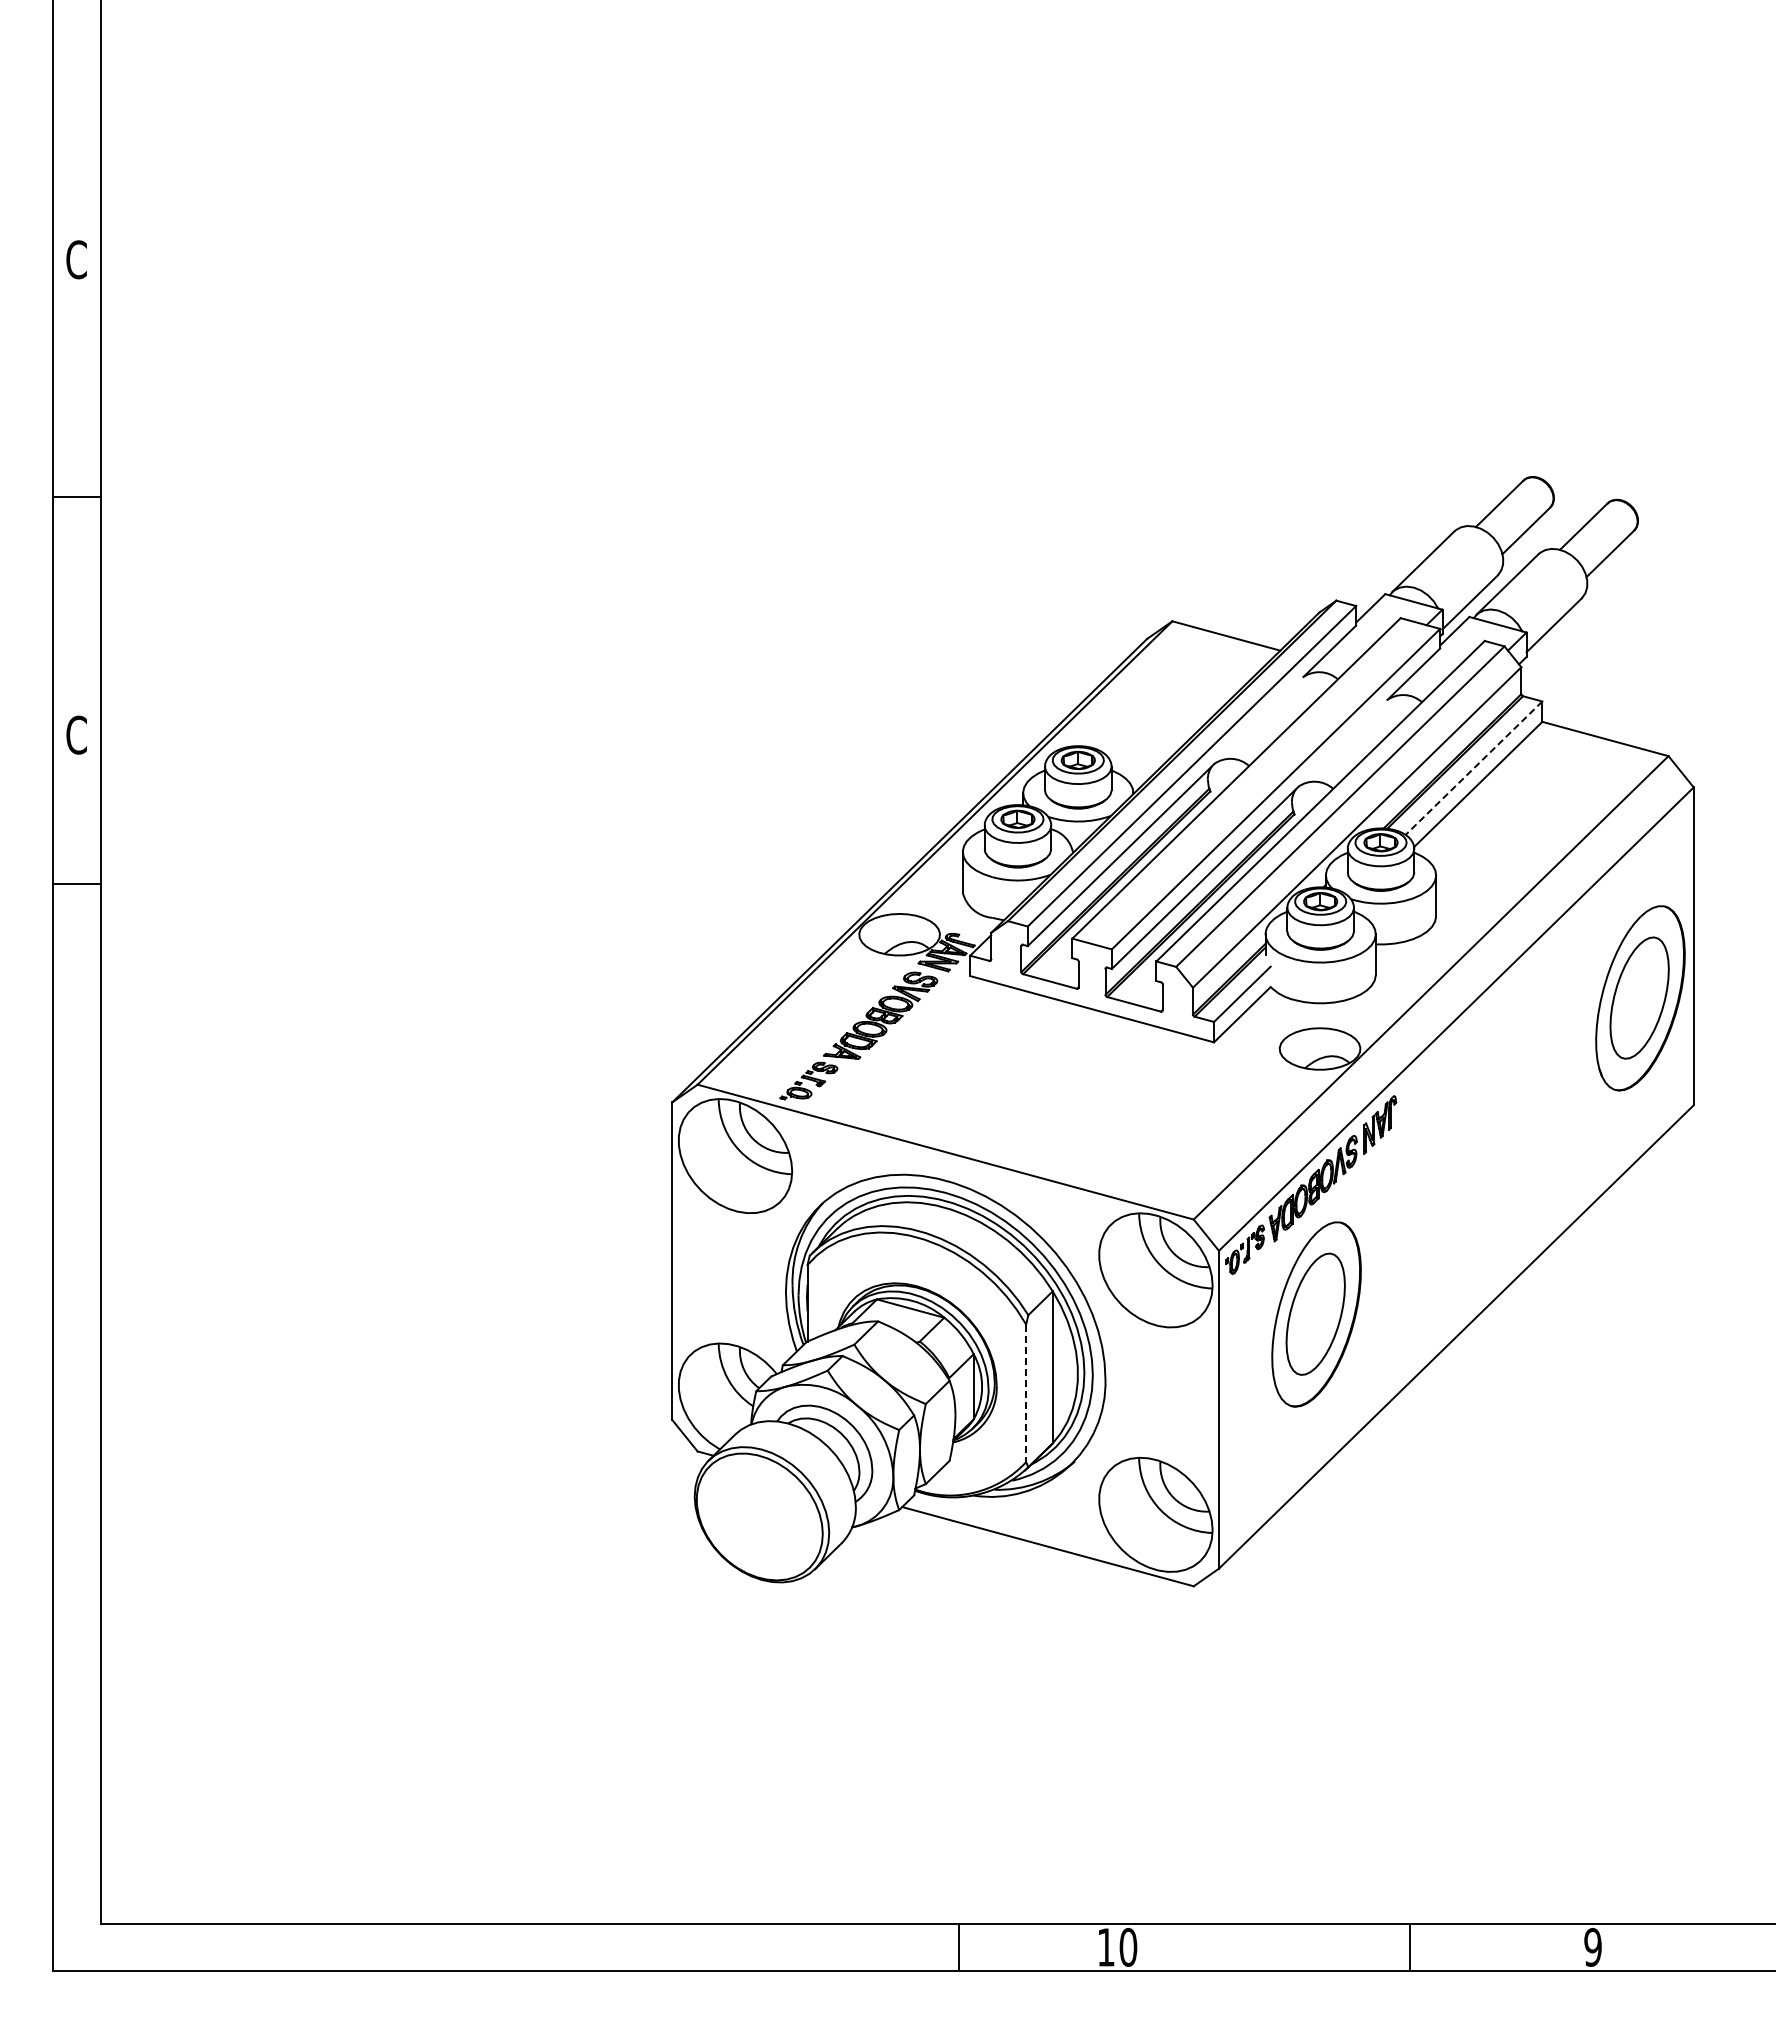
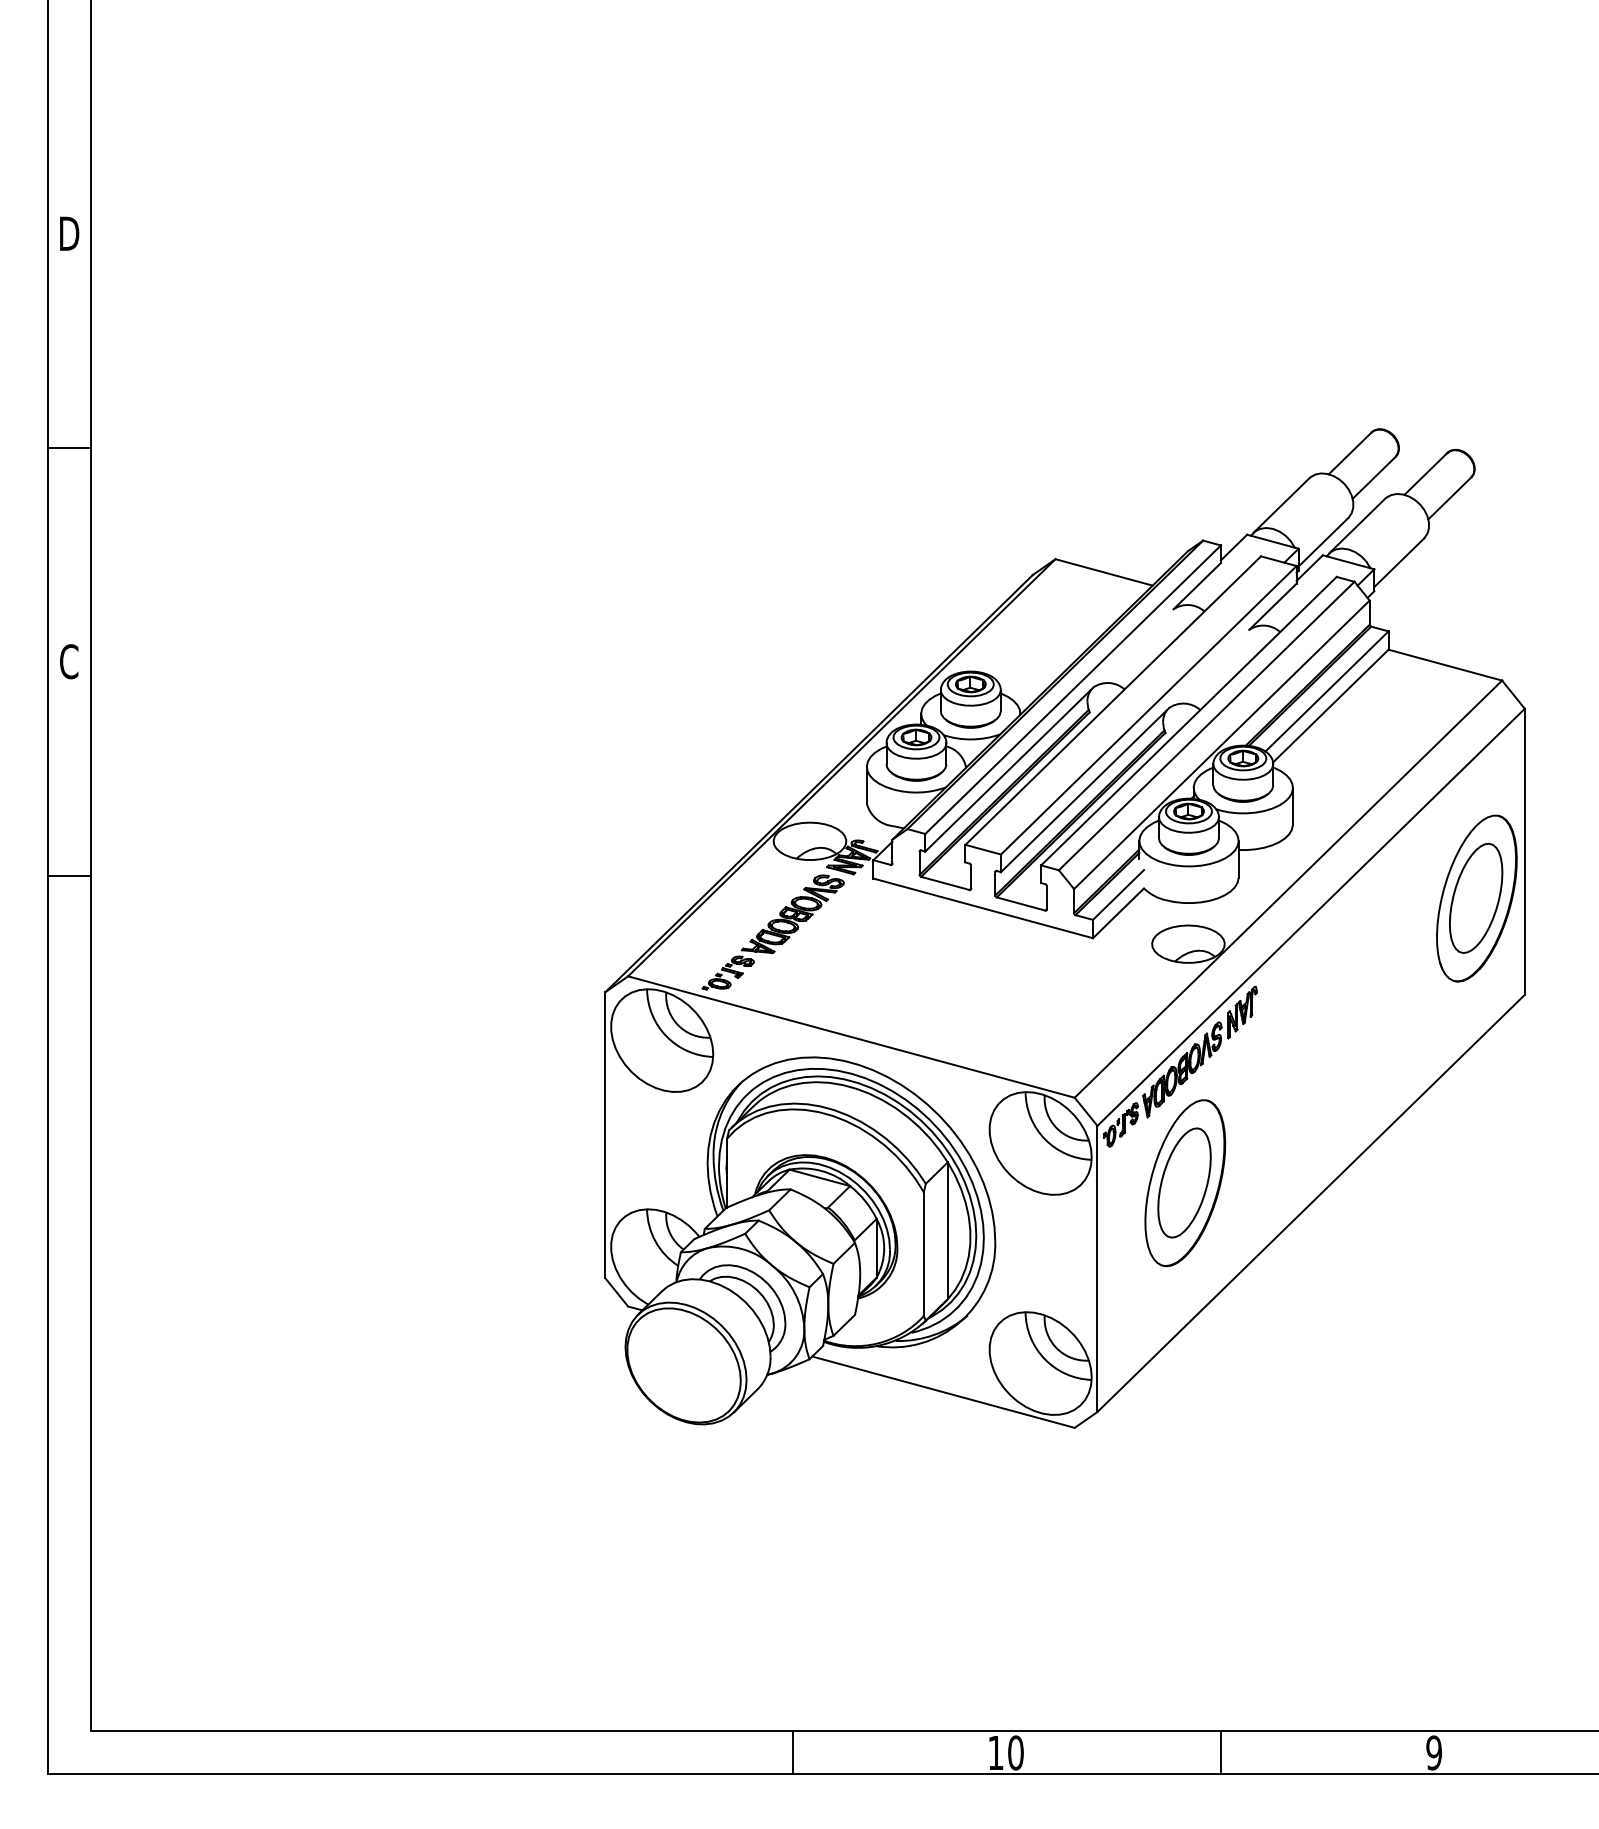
text: (76, 259) -> (68, 233), C -> D
line: (1473, 768) -> (1326, 691), dashed -> solid
line: (76, 883) -> (68, 875), moved
line: (1026, 1393) -> (924, 1254), dashed -> solid
line: (959, 1947) -> (792, 1753), moved
line: (1409, 1947) -> (1220, 1753), moved

